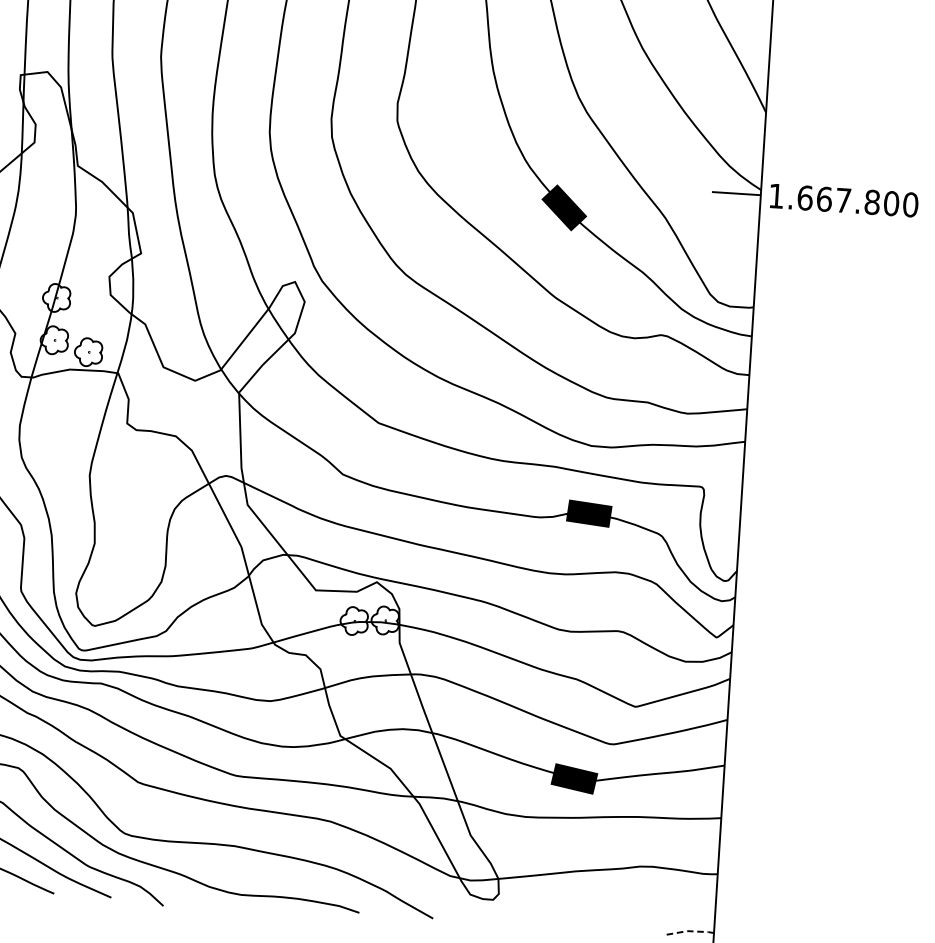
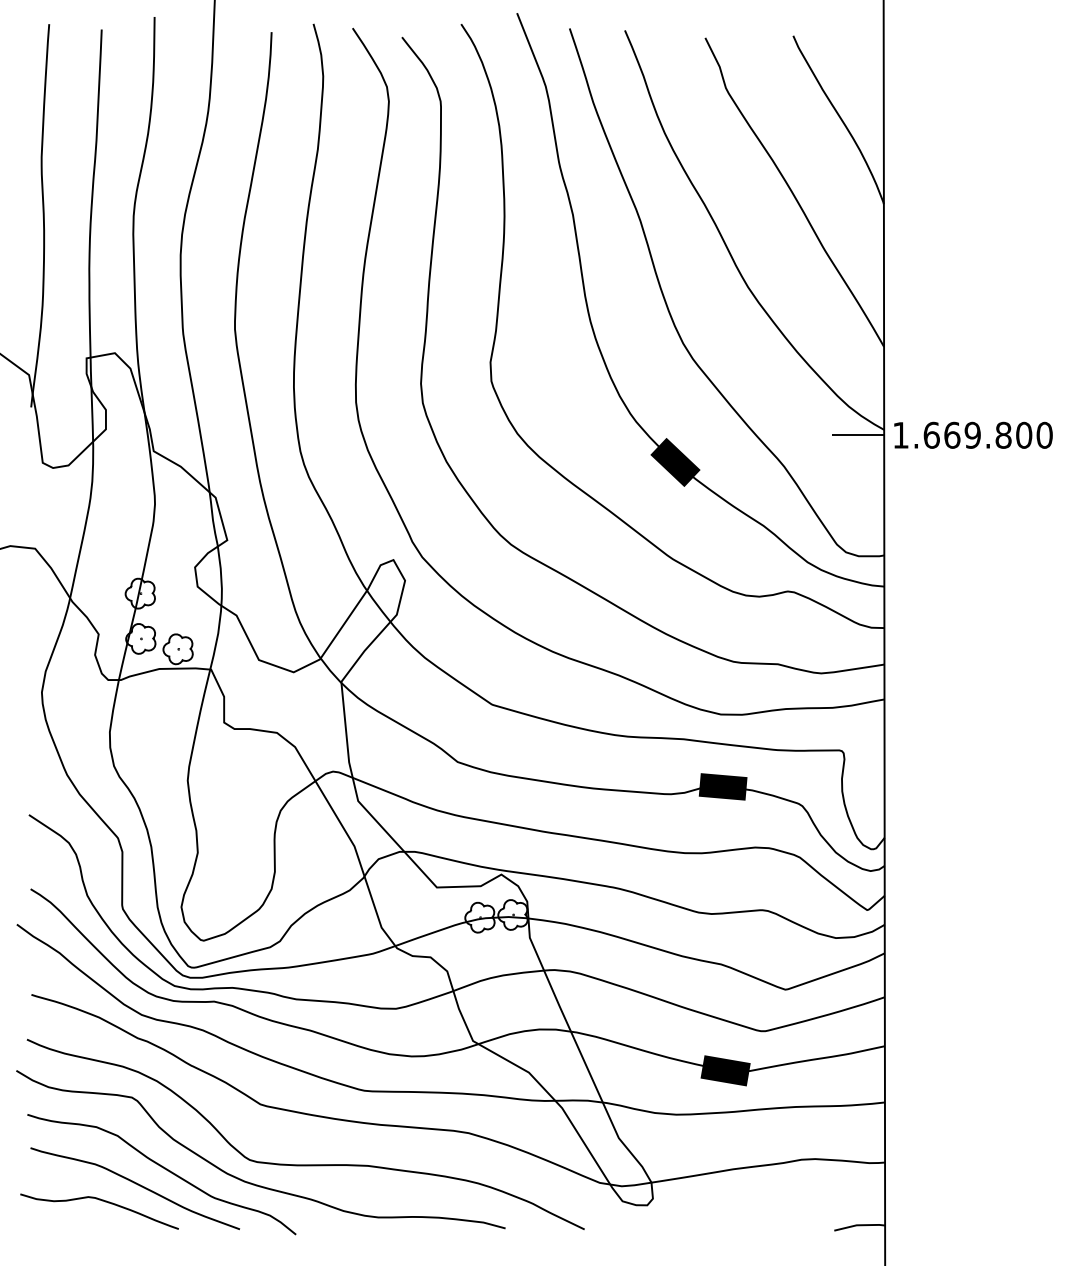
text: (843, 199) -> (972, 434), 1.667.800 -> 1.669.800
line: (689, 931) -> (858, 1225), dashed -> solid

